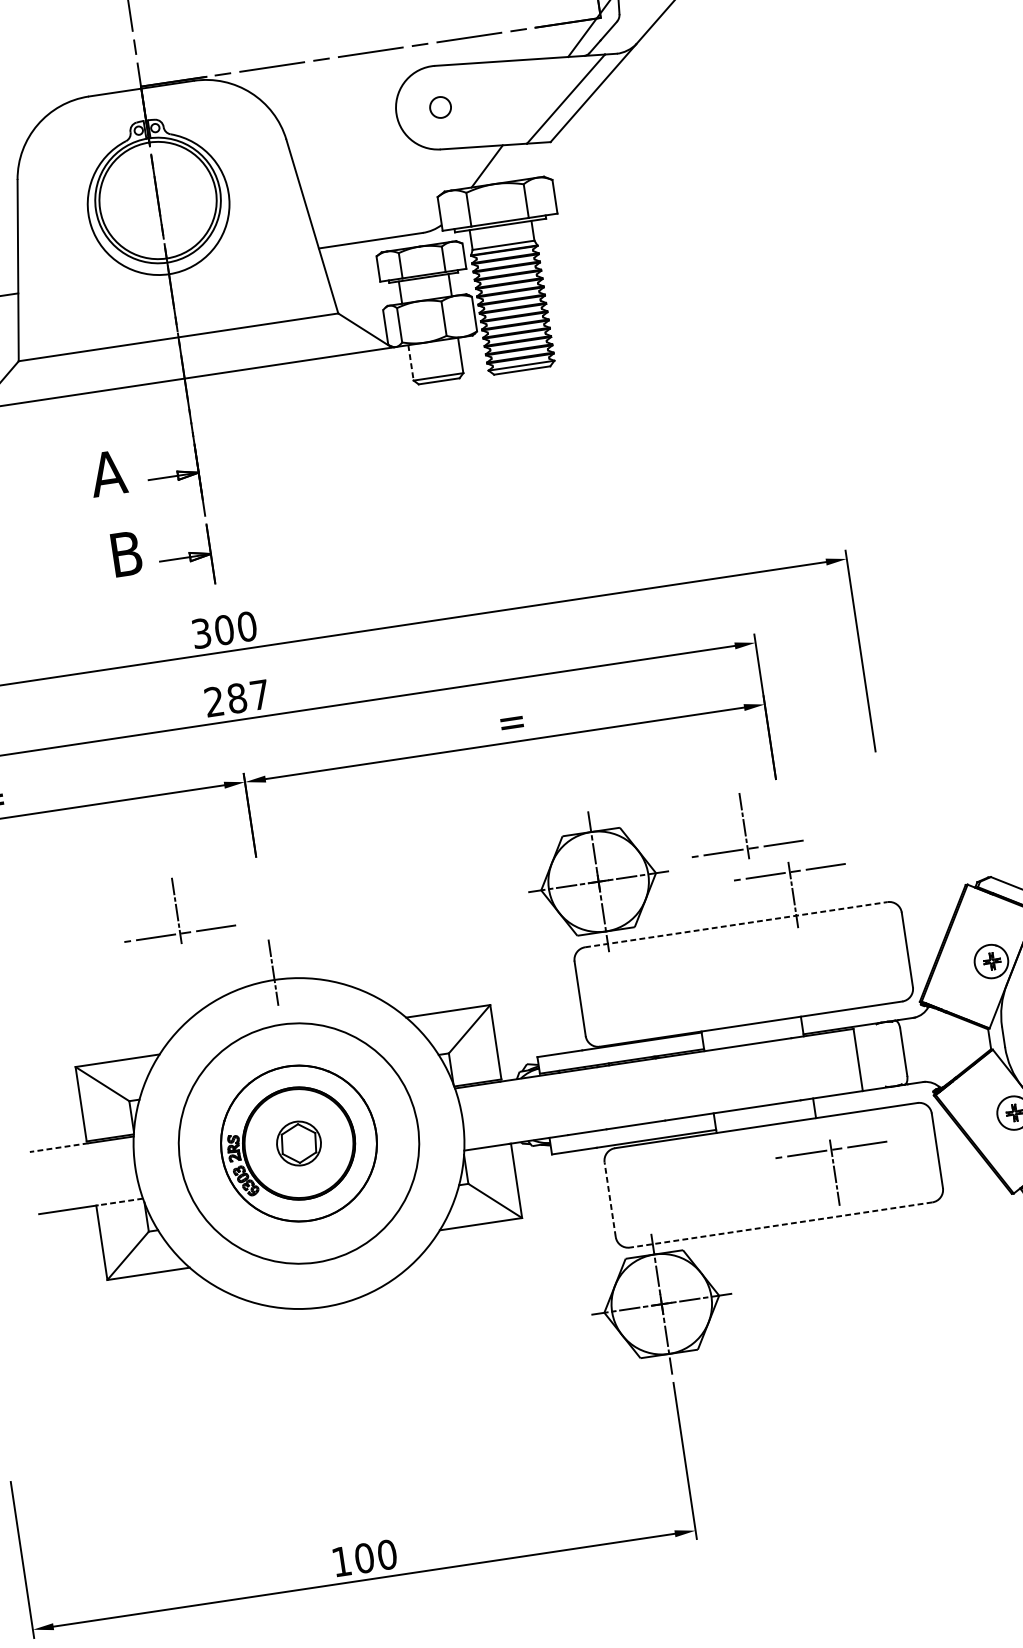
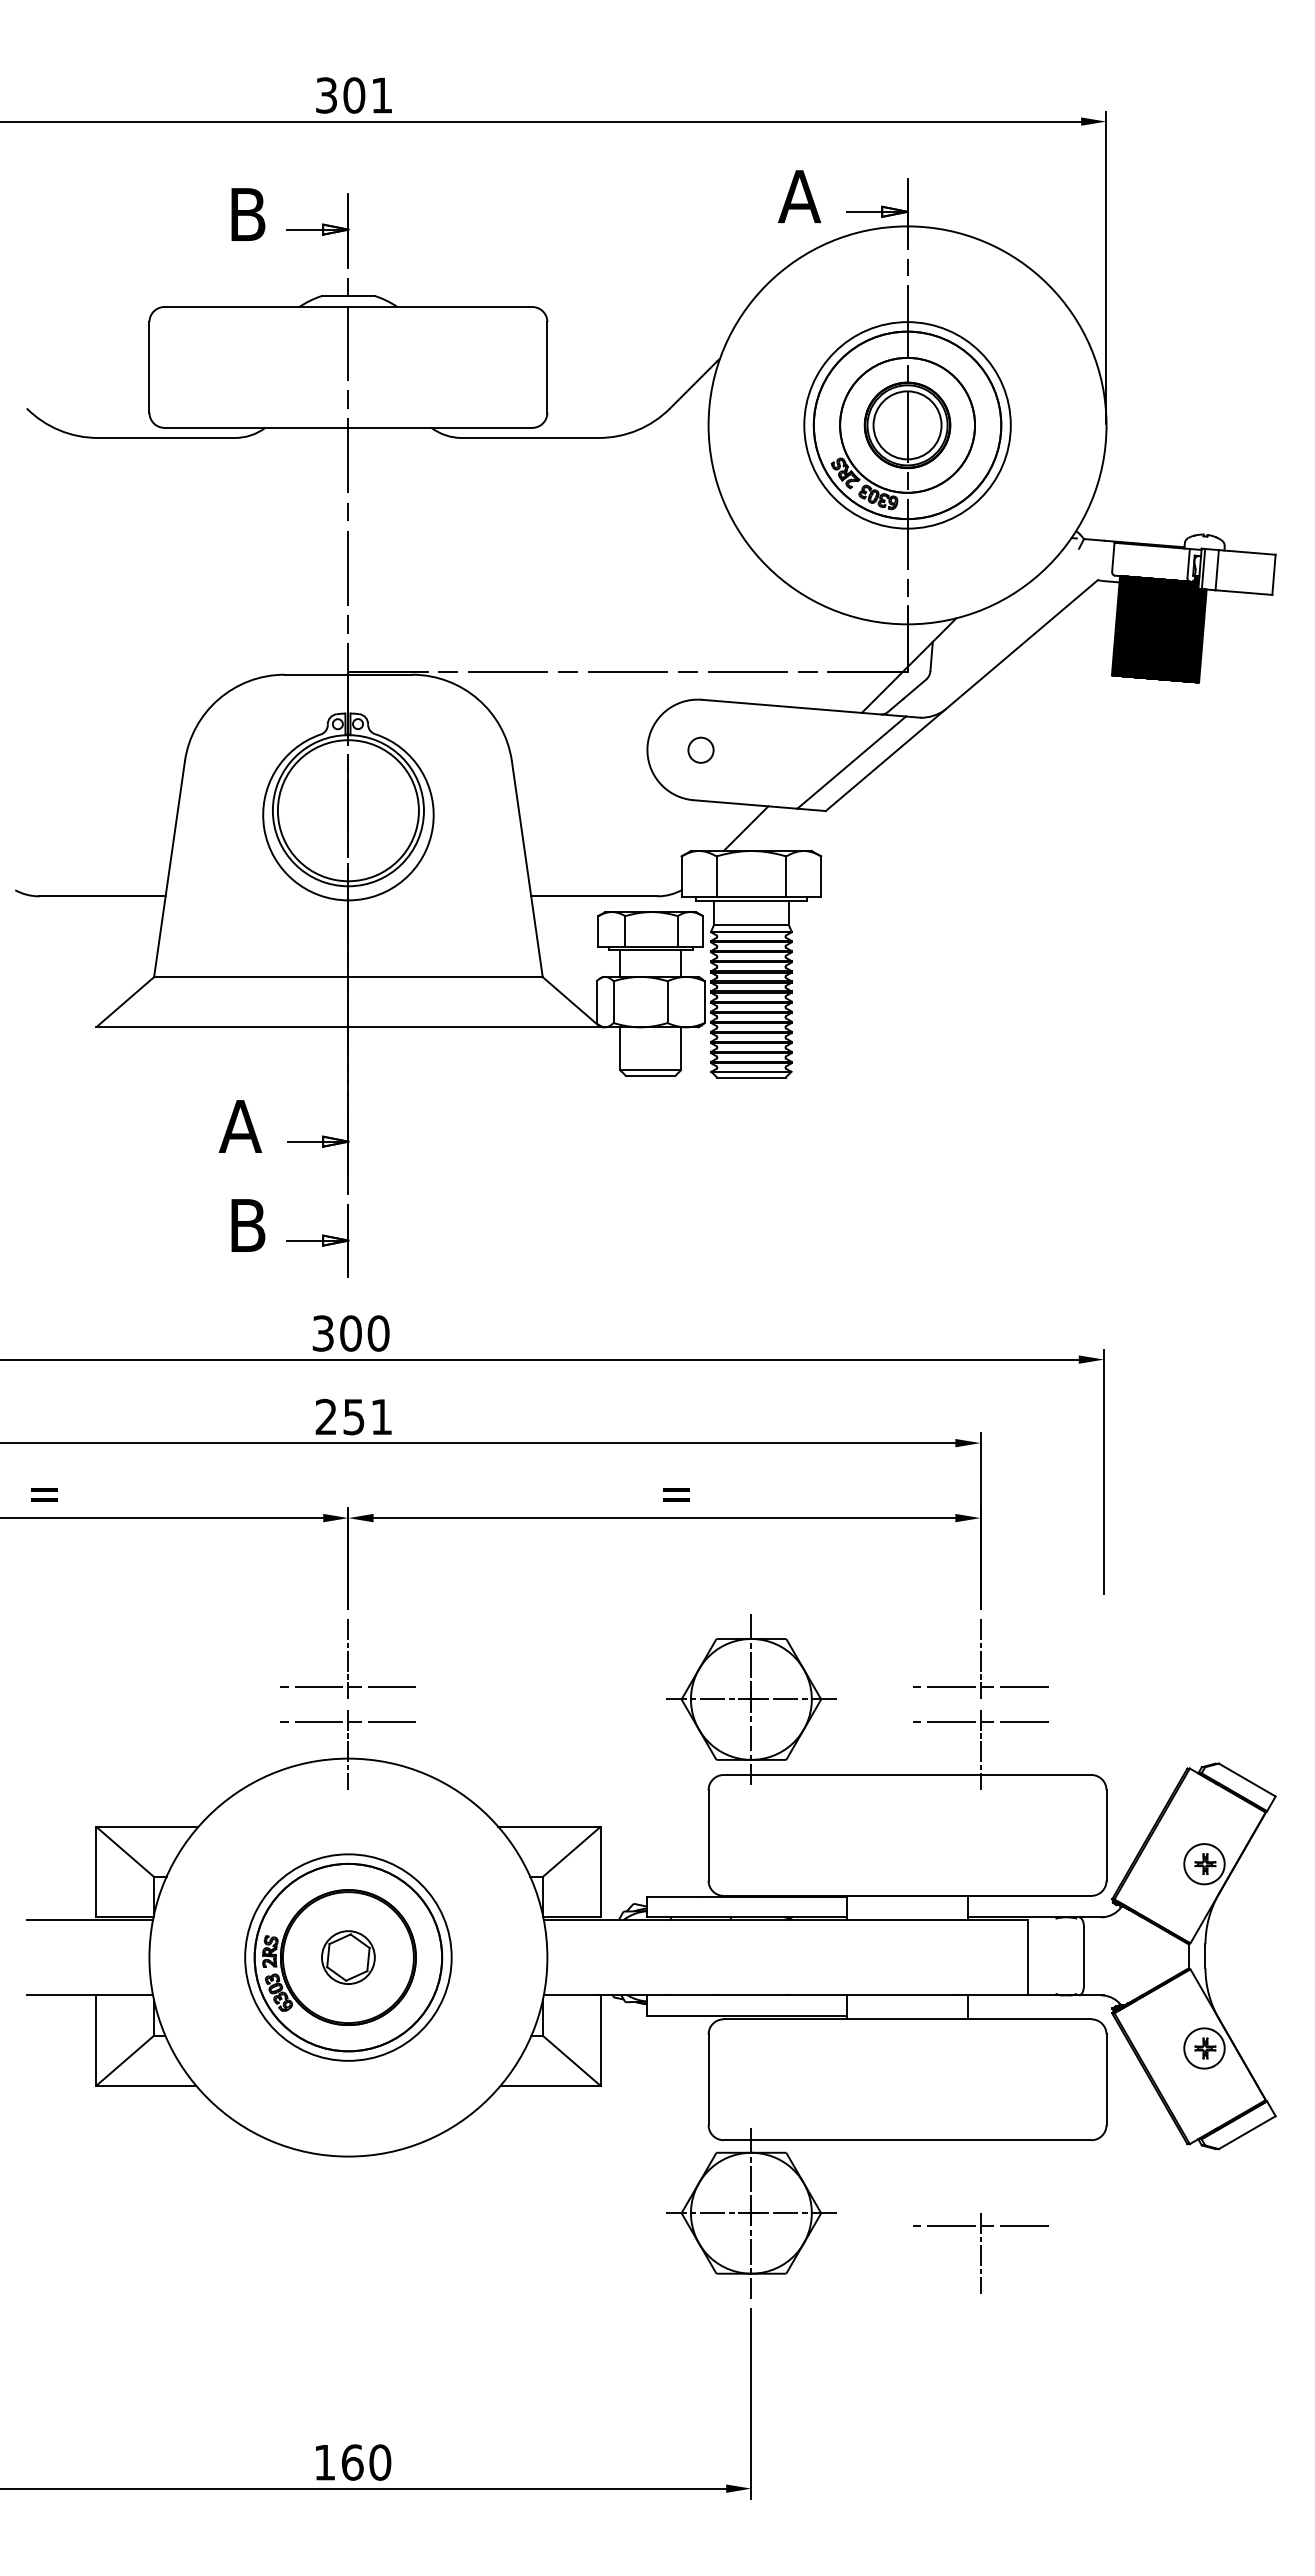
line: (411, 362) -> (620, 1048), dashed -> solid
text: (248, 696) -> (367, 1416), 287 -> 251
part: (744, 825) -> (980, 1658), moved
part: (175, 910) -> (347, 1658), moved
line: (736, 925) -> (907, 1775), dashed -> solid
line: (270, 950) -> (348, 1722), added
circle: (299, 1143) -> (348, 1957), size x0.71
line: (59, 1147) -> (62, 1919), dashed -> solid
part: (834, 1172) -> (980, 2253), moved
line: (610, 1199) -> (708, 2079), dashed -> solid
line: (120, 1202) -> (125, 1995), dashed -> solid
line: (781, 1225) -> (907, 2140), dashed -> solid
text: (364, 1558) -> (352, 2462), 100 -> 160

